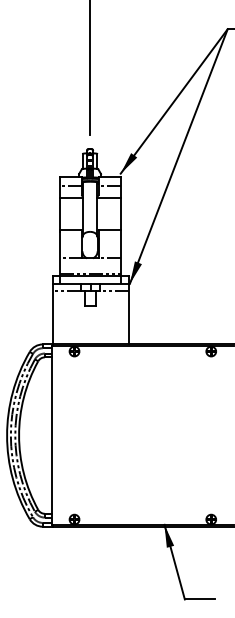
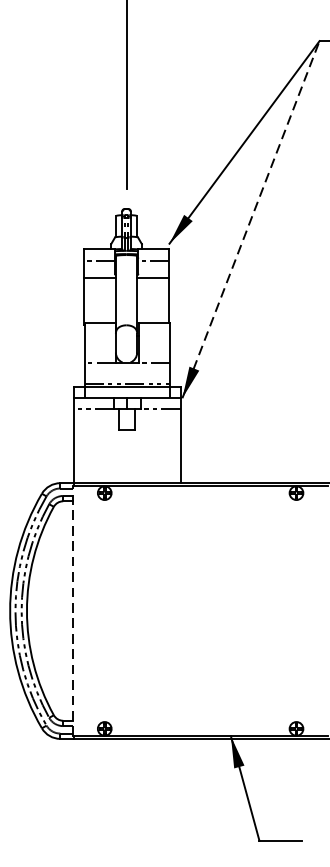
line: (178, 156) -> (250, 219), solid -> dashed
line: (51, 435) -> (72, 610), solid -> dashed

